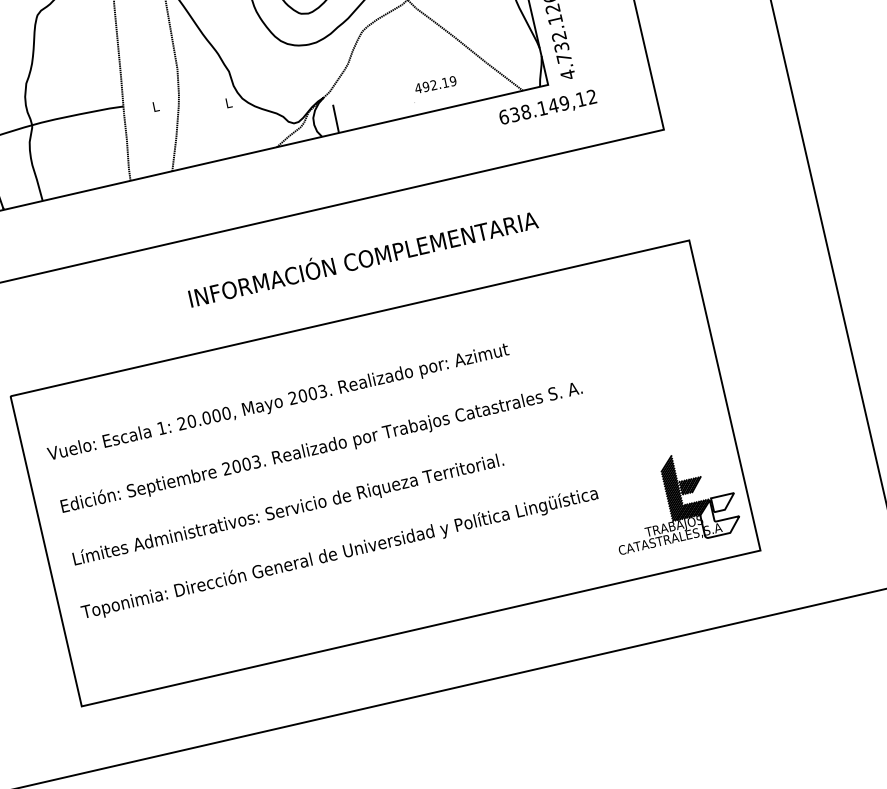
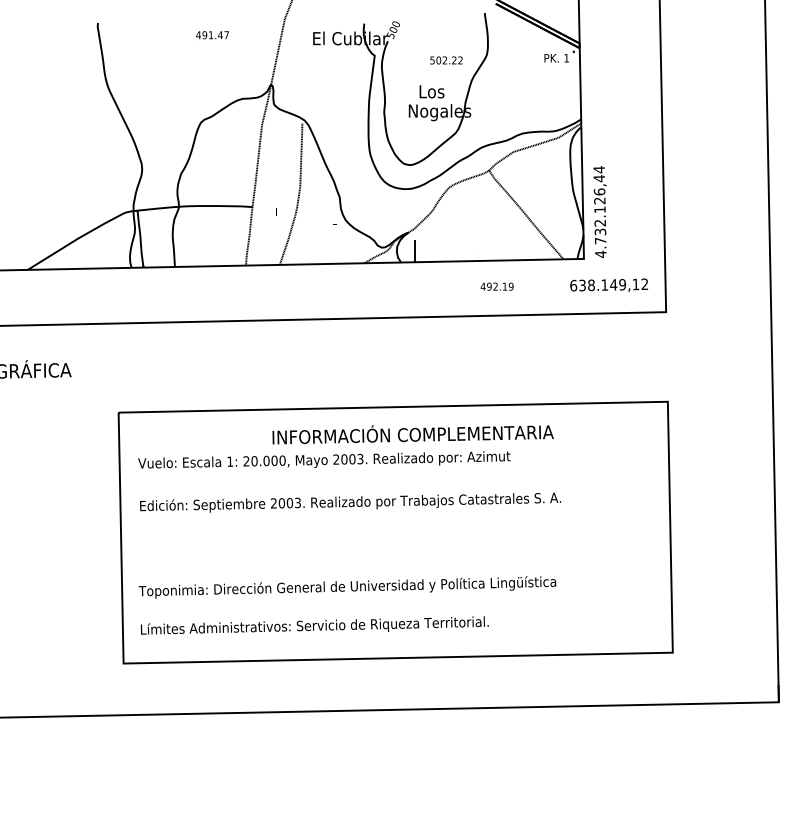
text: (434, 84) -> (496, 286), moved
text: (546, 106) -> (608, 284), moved
text: (362, 259) -> (412, 434), moved
part: (671, 500) -> (612, 599), removed
text: (287, 509) -> (314, 625), moved

